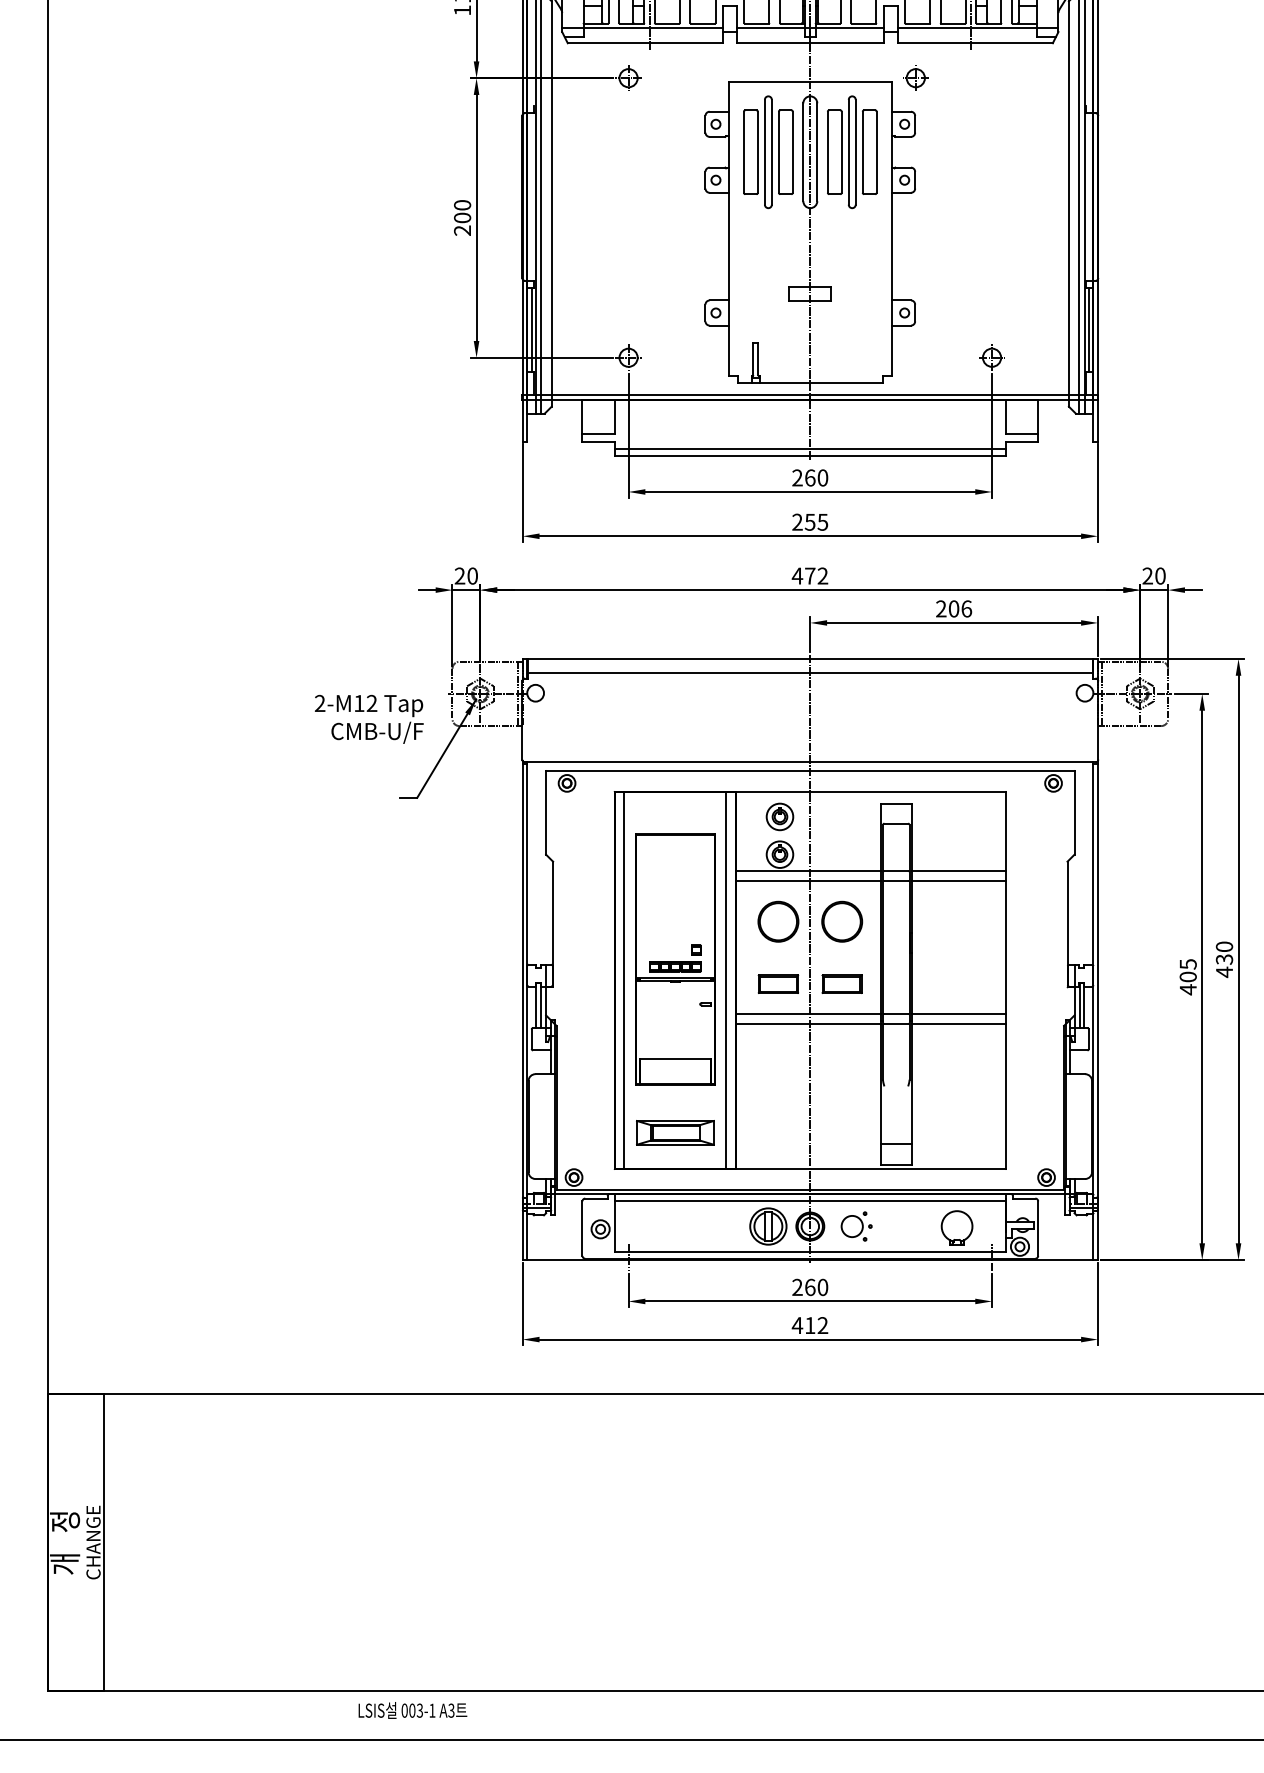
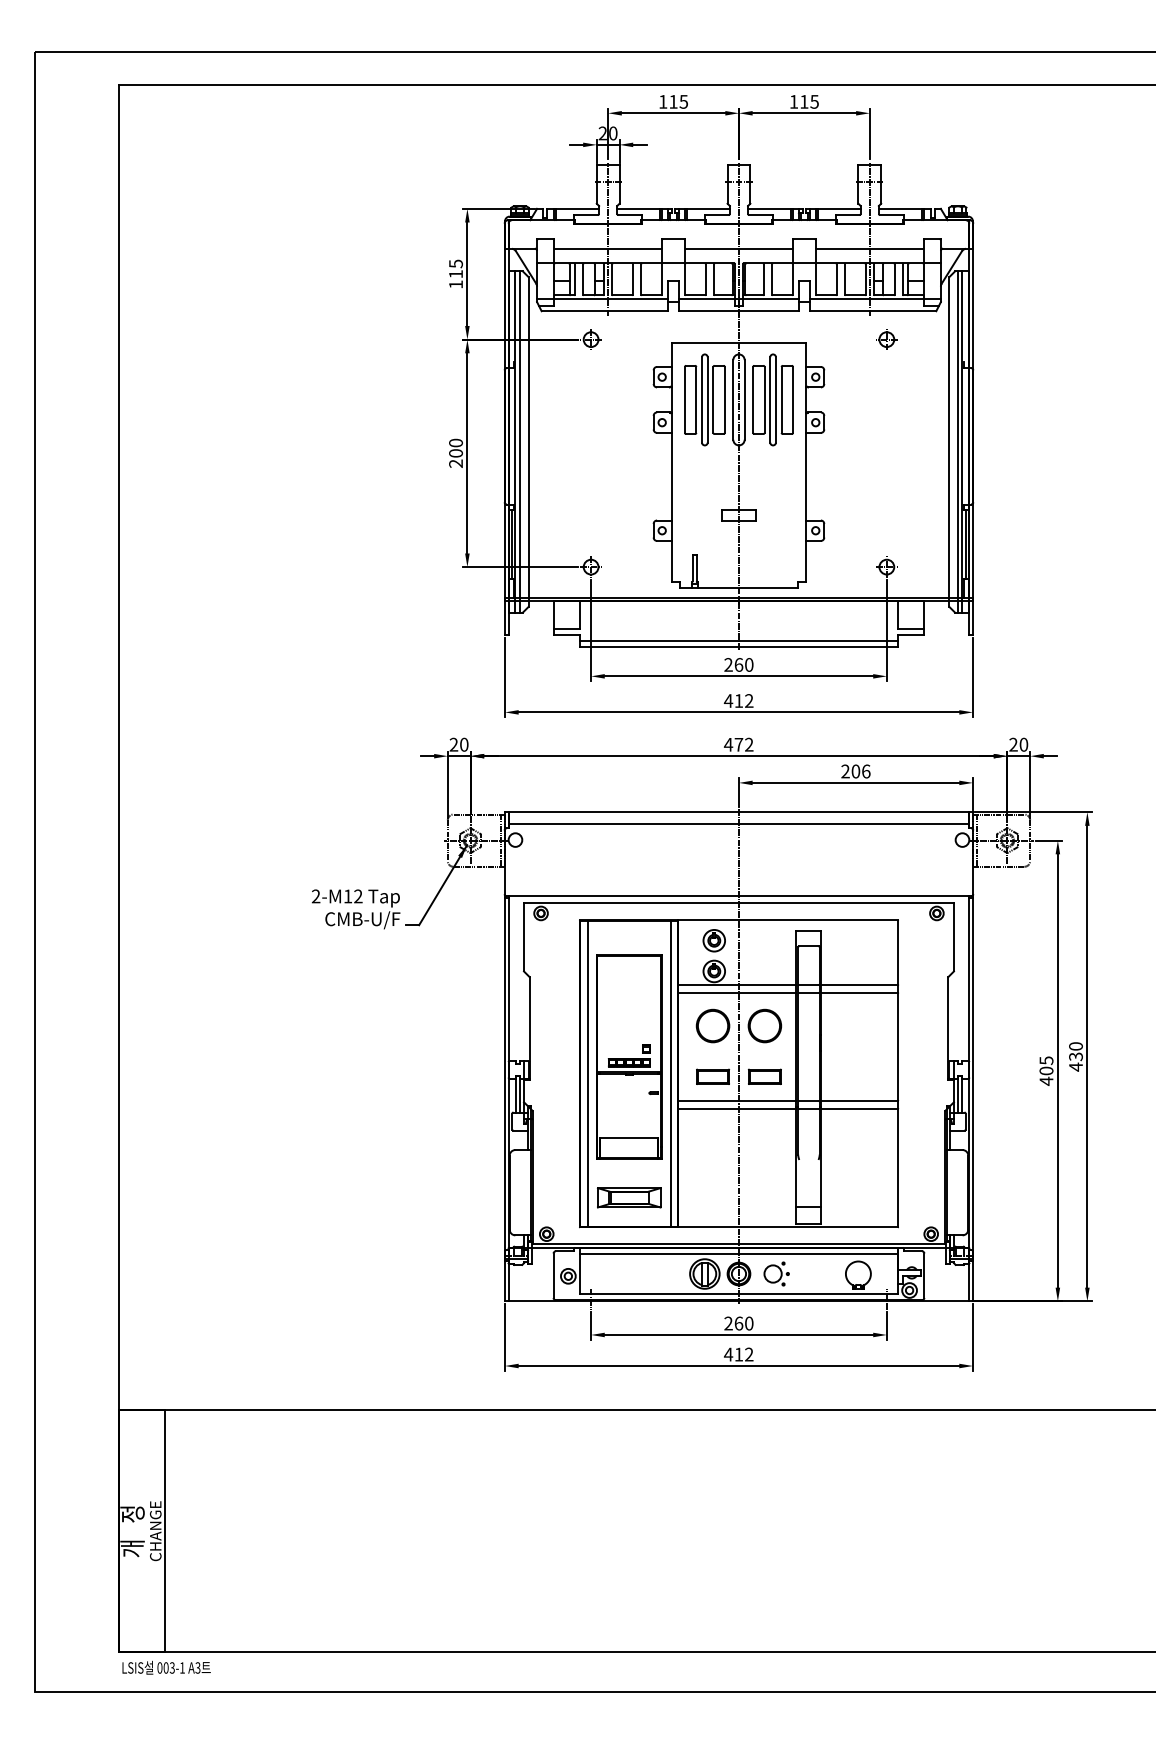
part: (915, 78) -> (886, 339), moved
text: (809, 521) -> (738, 700), 255 -> 412
text: (369, 719) -> (356, 909), moved
text: (412, 1710) -> (166, 1667), moved

